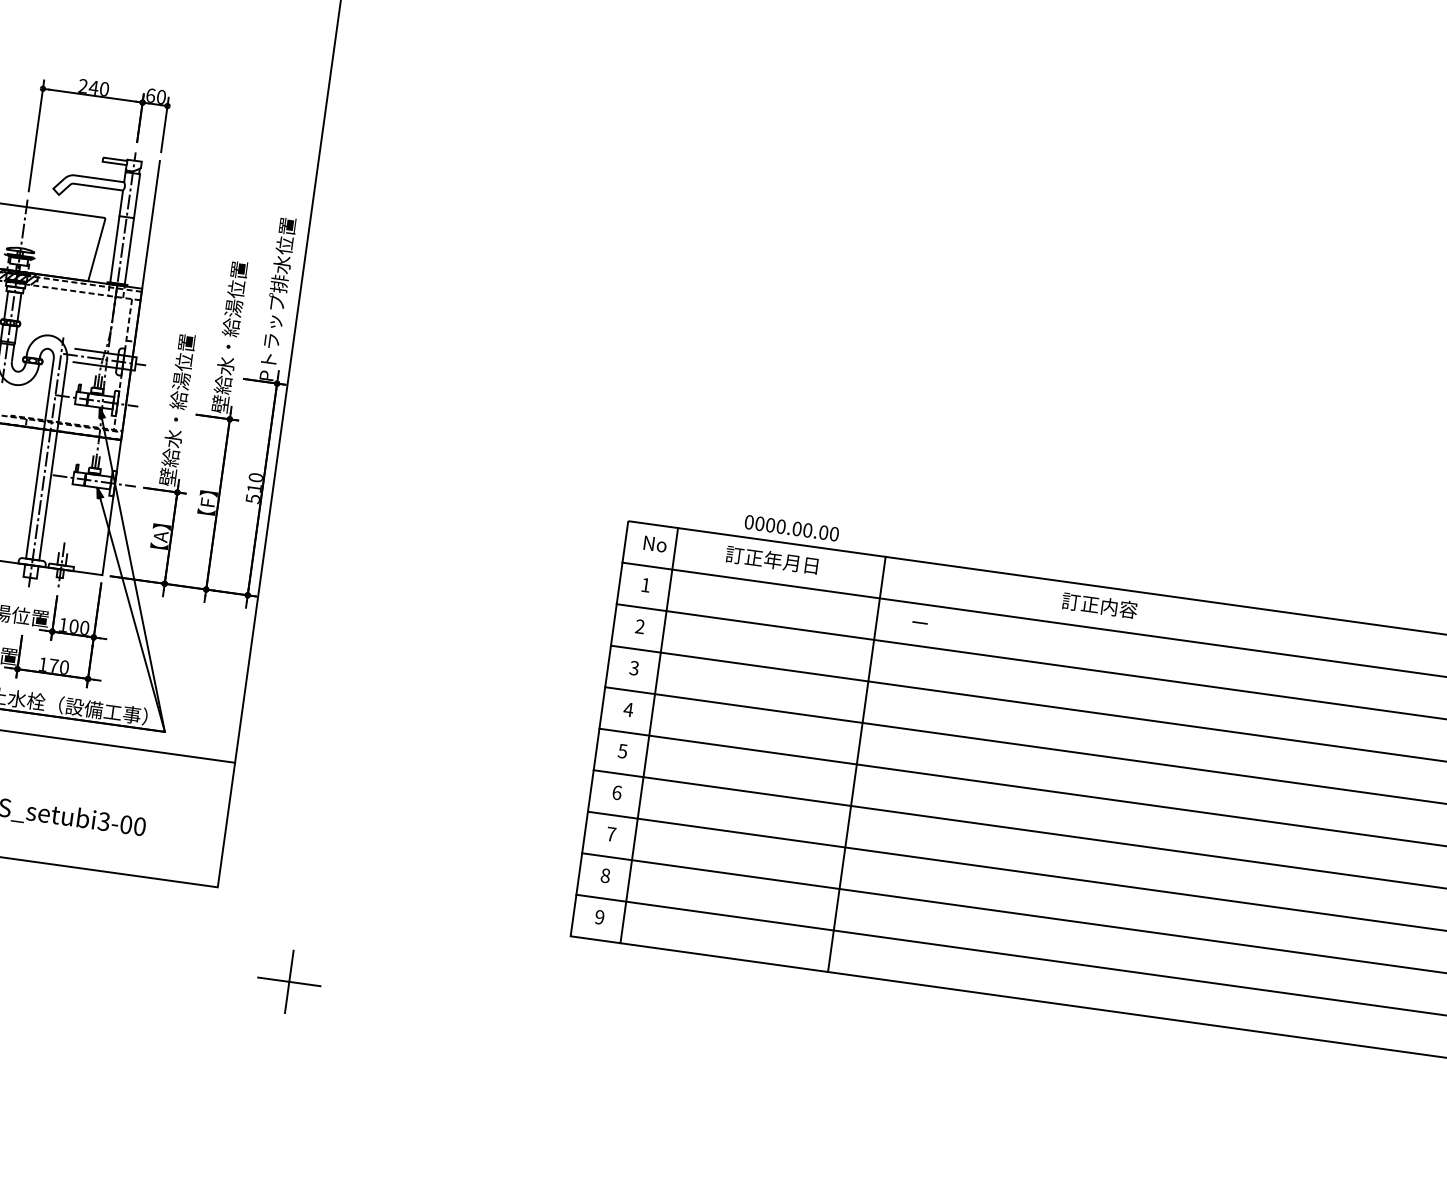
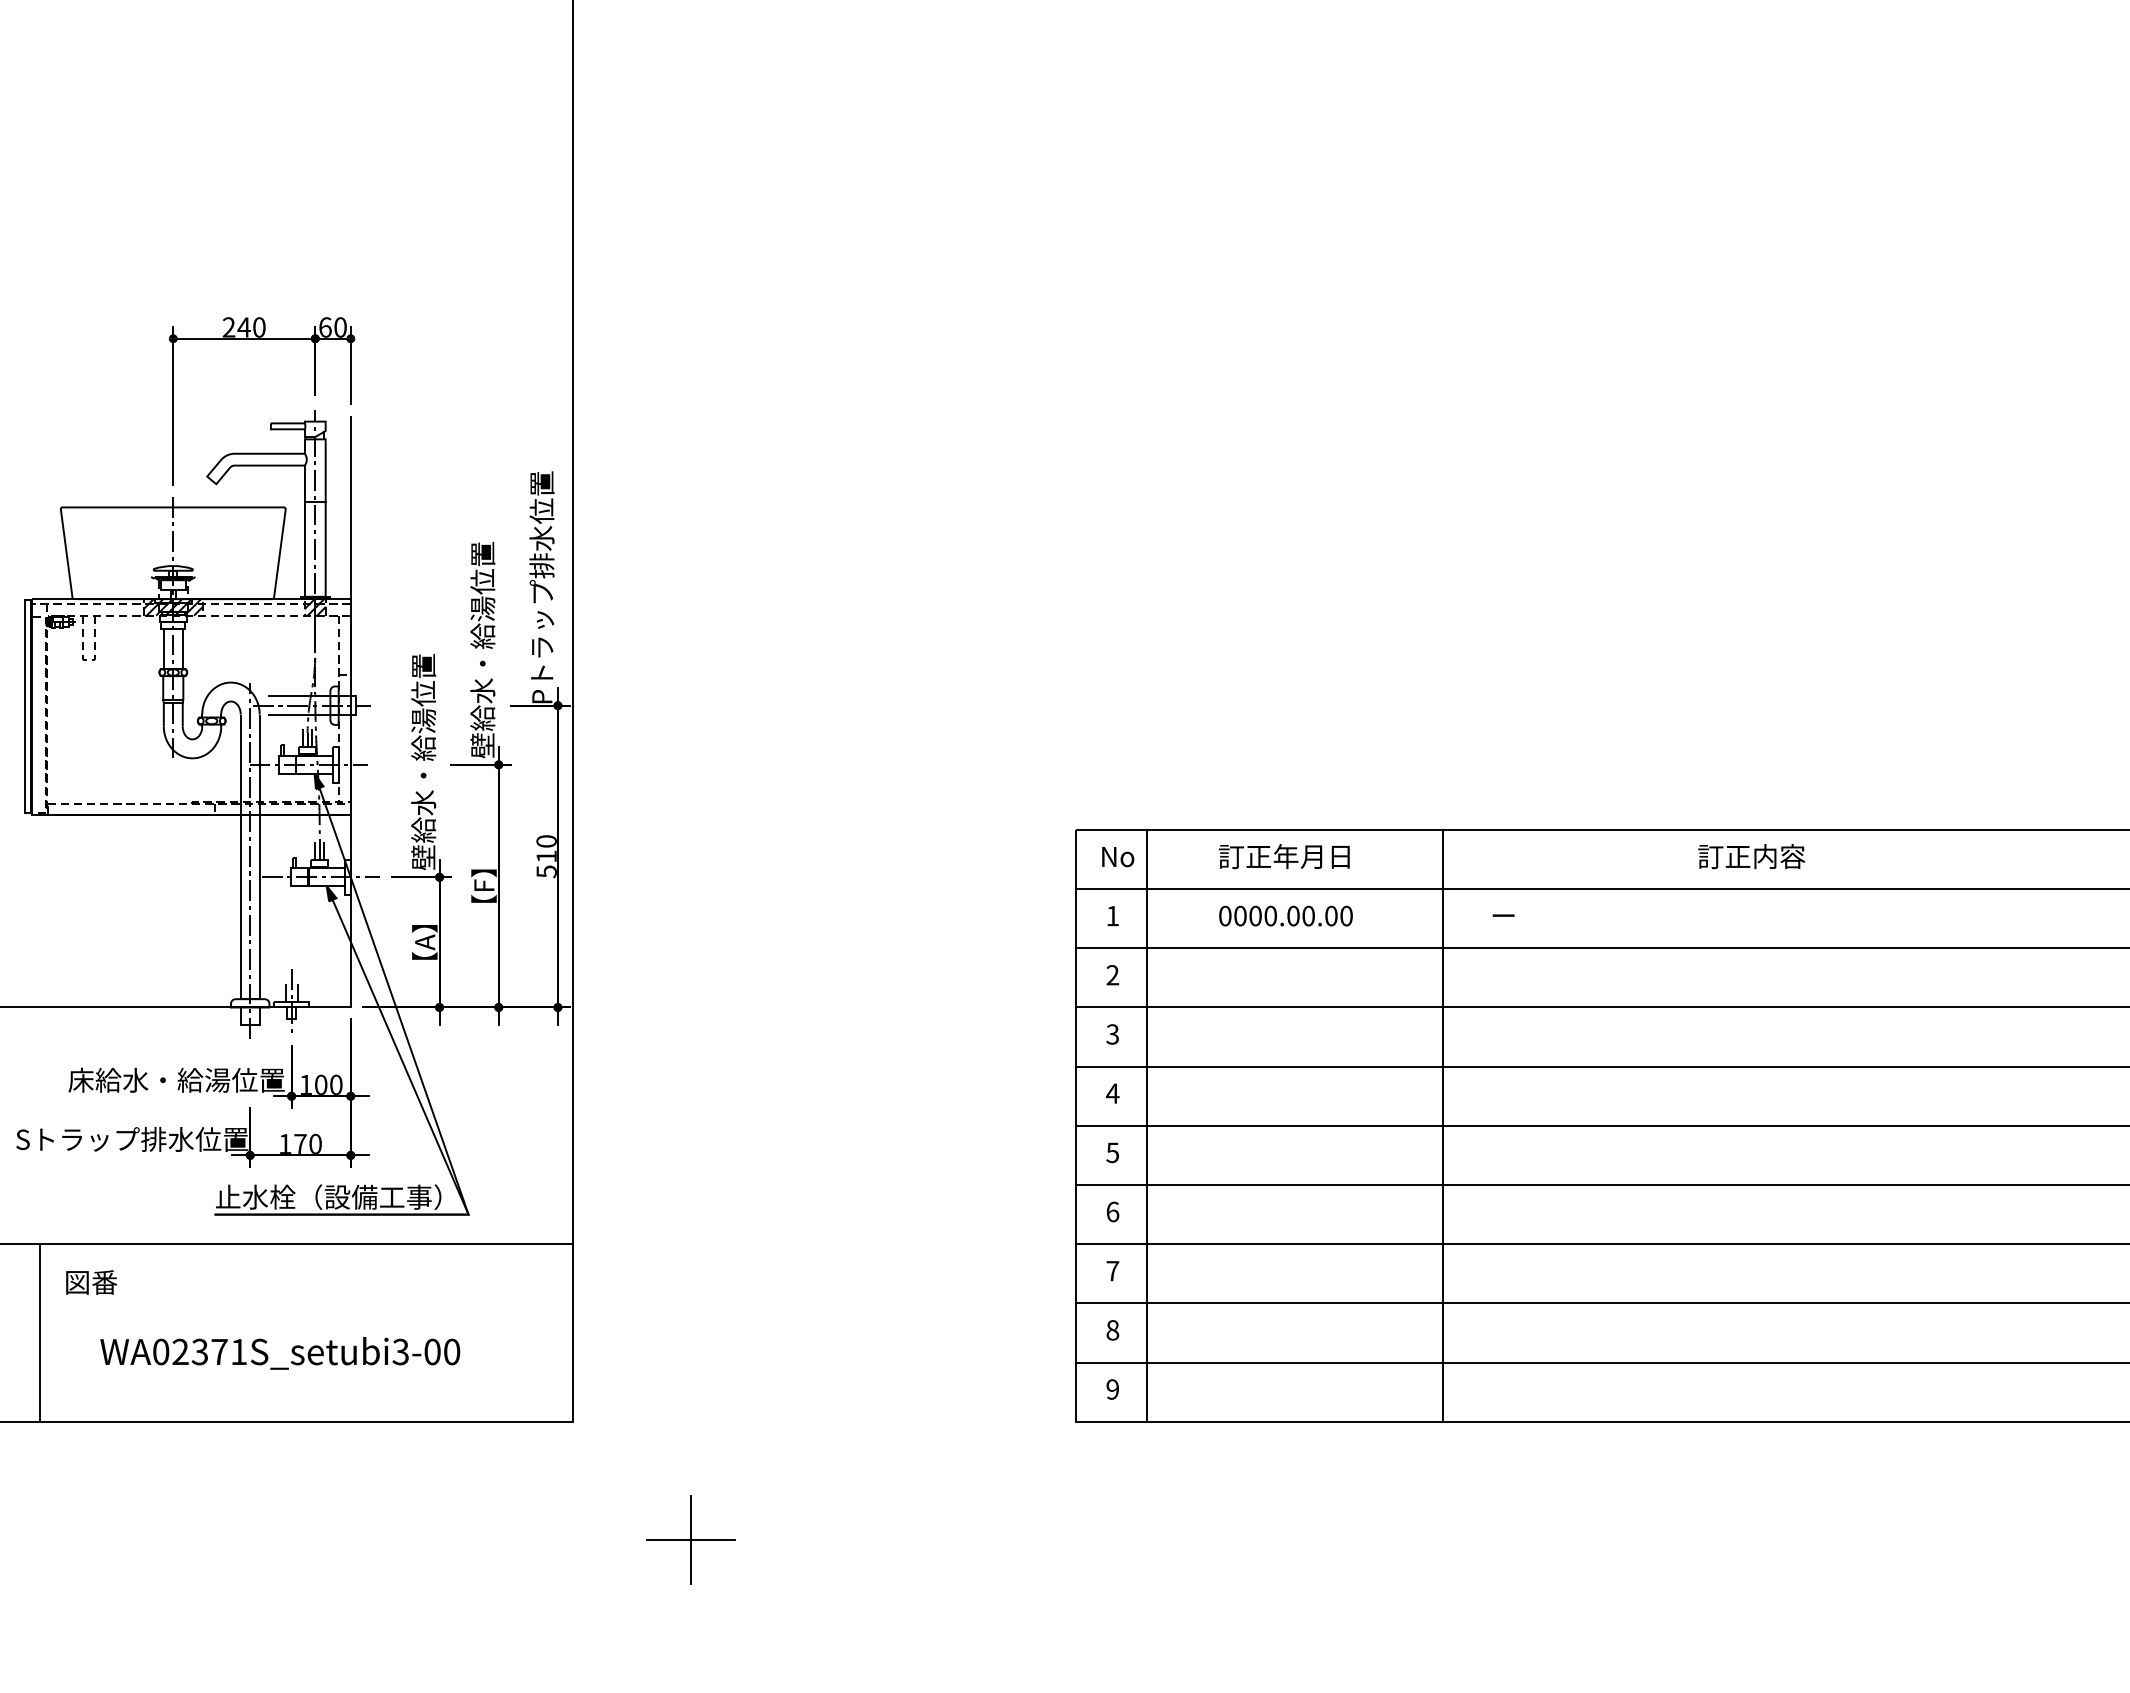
hatch: (115, 291) -> (314, 607), added
text: (791, 527) -> (1285, 915), moved

